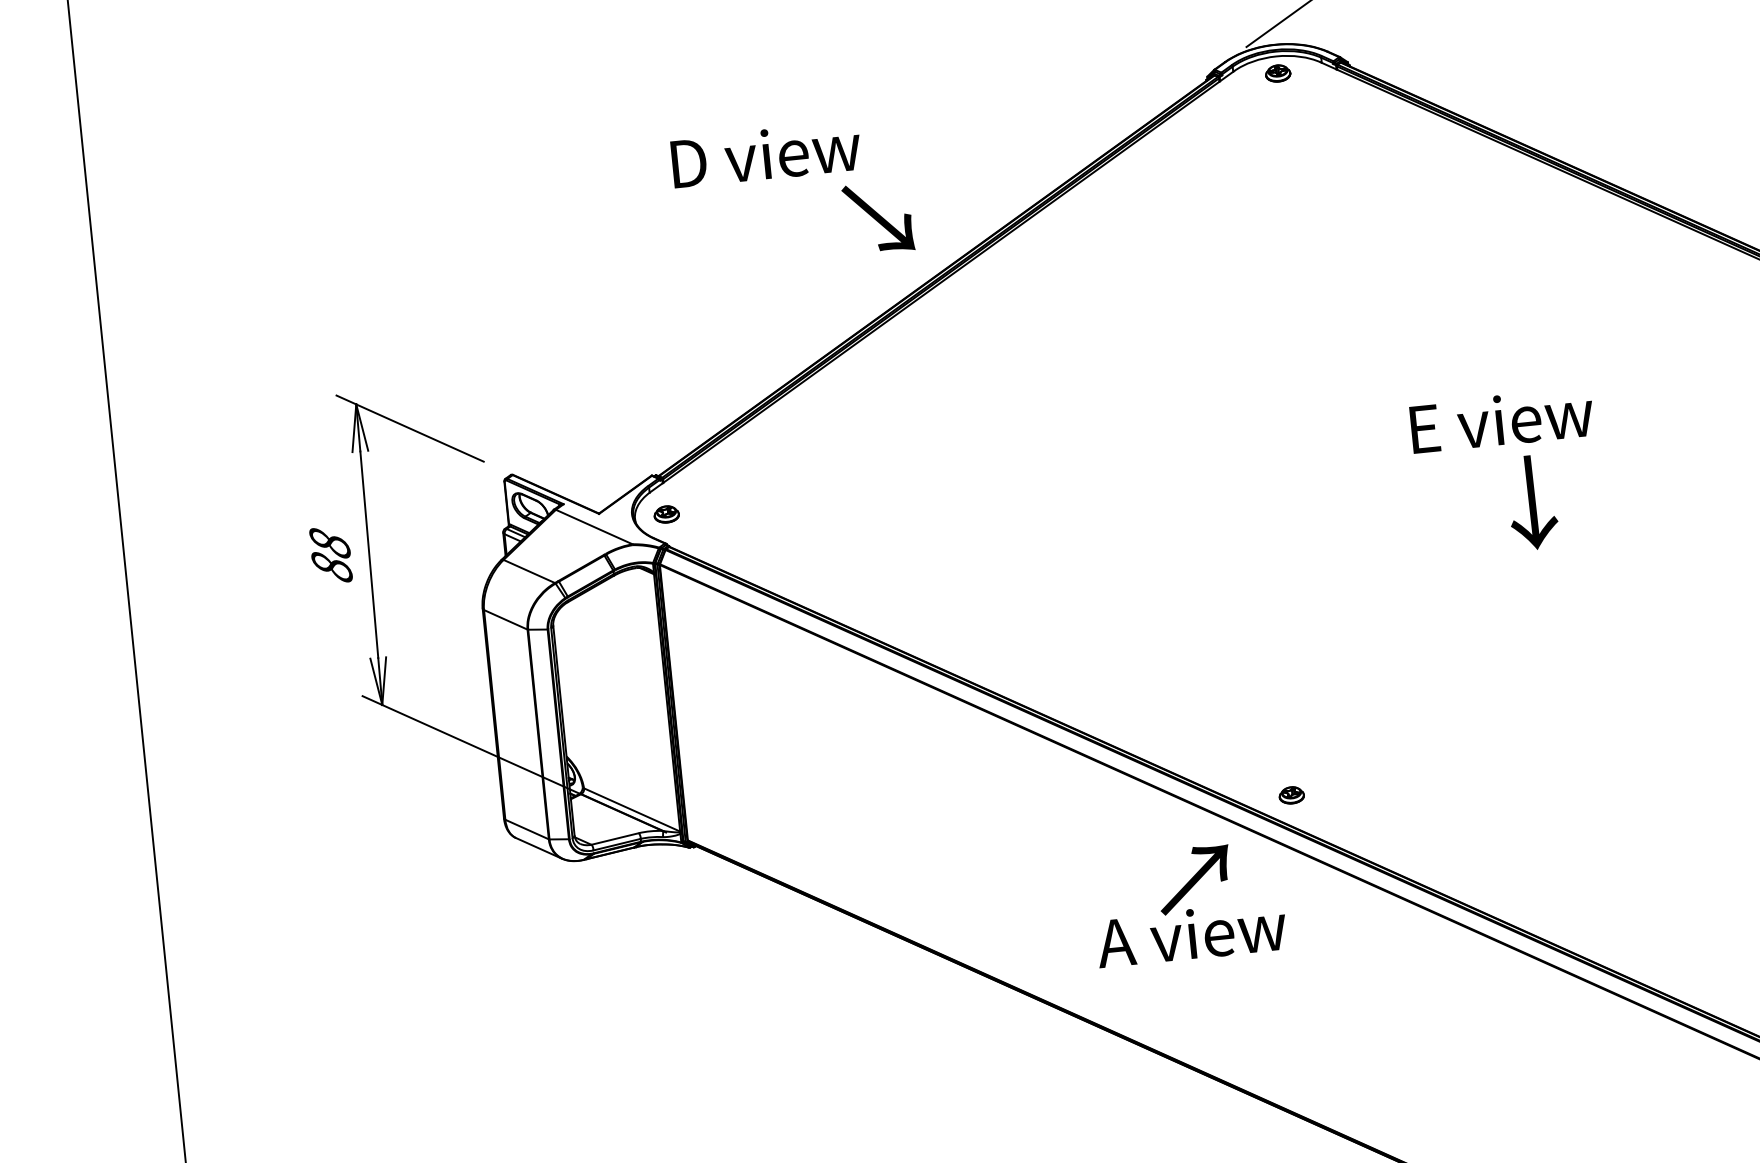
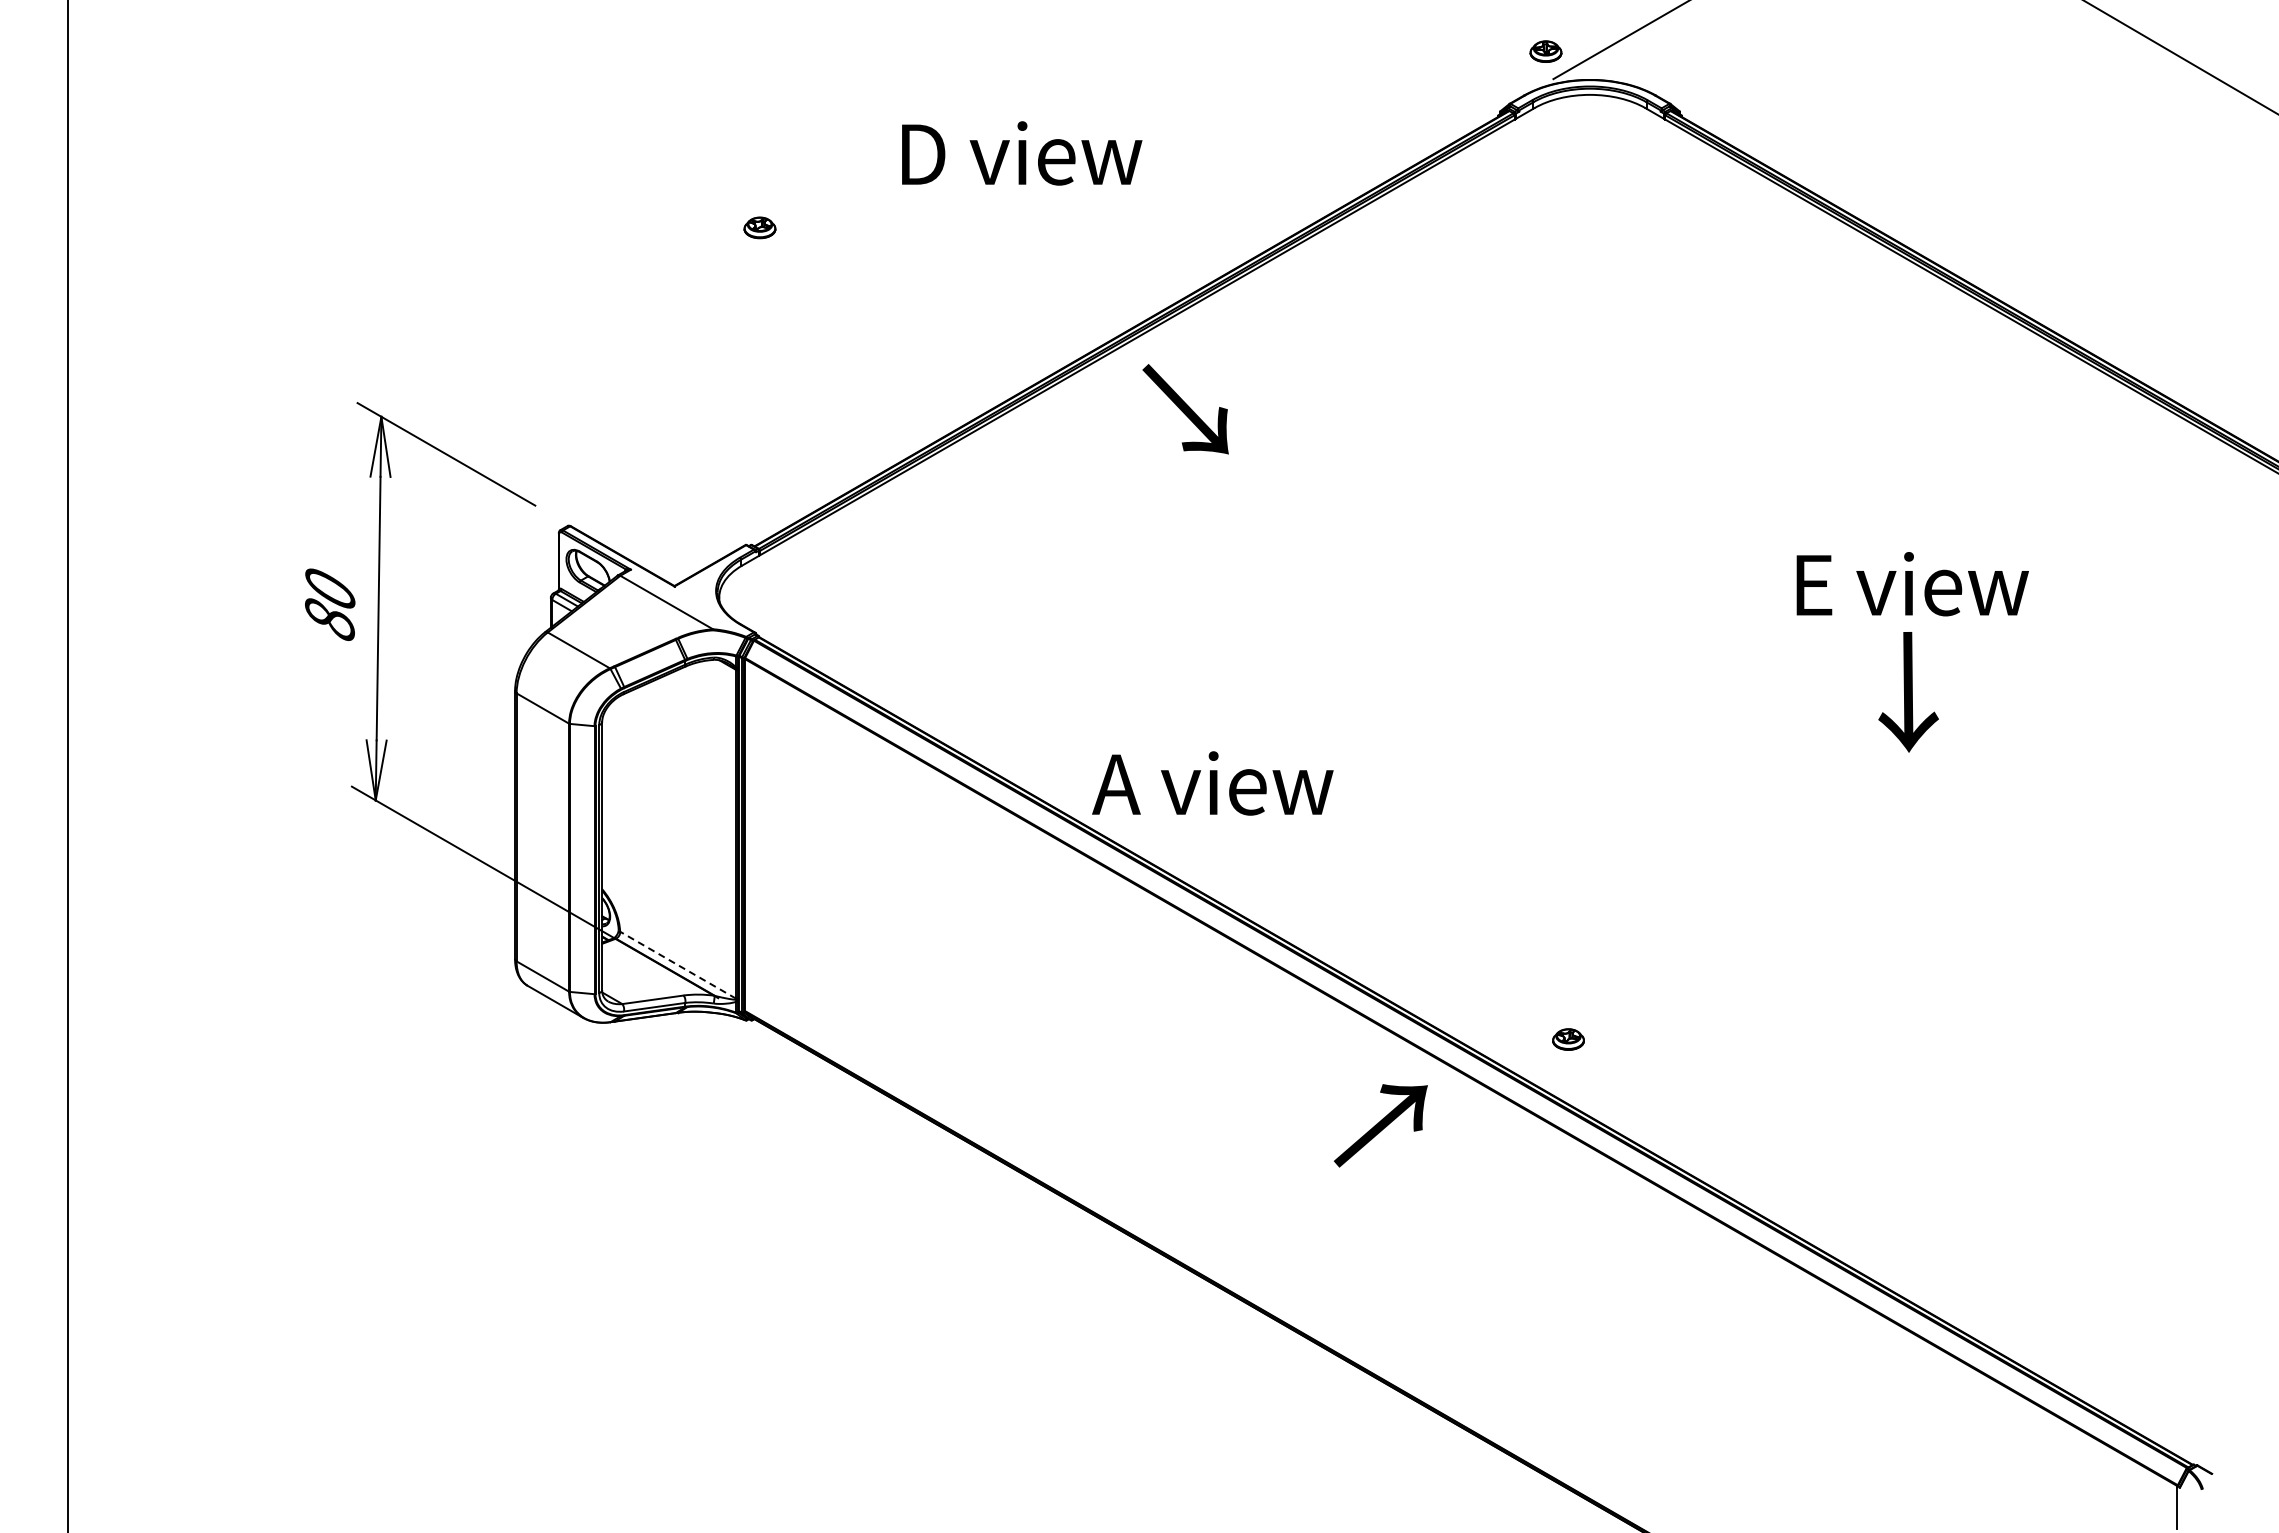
part: (1277, 73) -> (1545, 51), moved
text: (766, 154) -> (1022, 153), moved
text: (878, 218) -> (1185, 409), moved
text: (1501, 420) -> (1912, 584), moved
text: (1532, 502) -> (1908, 692), moved
part: (666, 514) -> (759, 227), moved
text: (330, 542) -> (330, 588), 88 -> 80
part: (1291, 795) -> (1568, 1039), moved
line: (632, 810) -> (678, 965), solid -> dashed
text: (1191, 934) -> (1212, 783), moved

